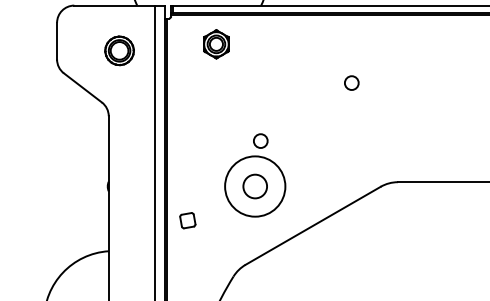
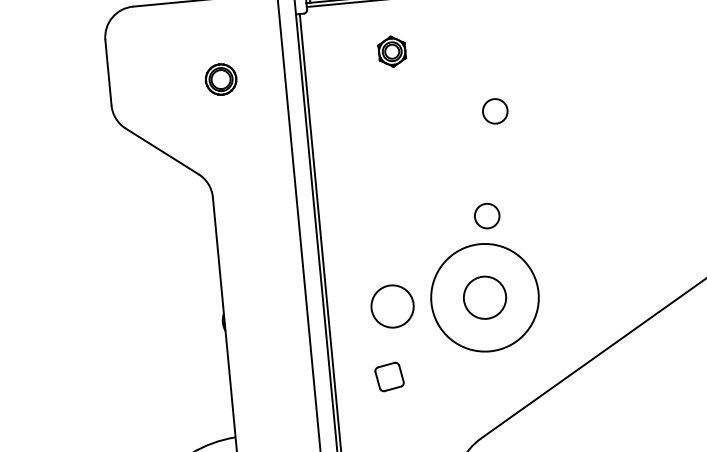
part: (216, 44) -> (392, 51), size x0.6
part: (119, 50) -> (220, 78), size x0.6
circle: (351, 82) -> (494, 110), moved
circle: (202, 186) -> (391, 306), added
part: (187, 220) -> (388, 376), moved

